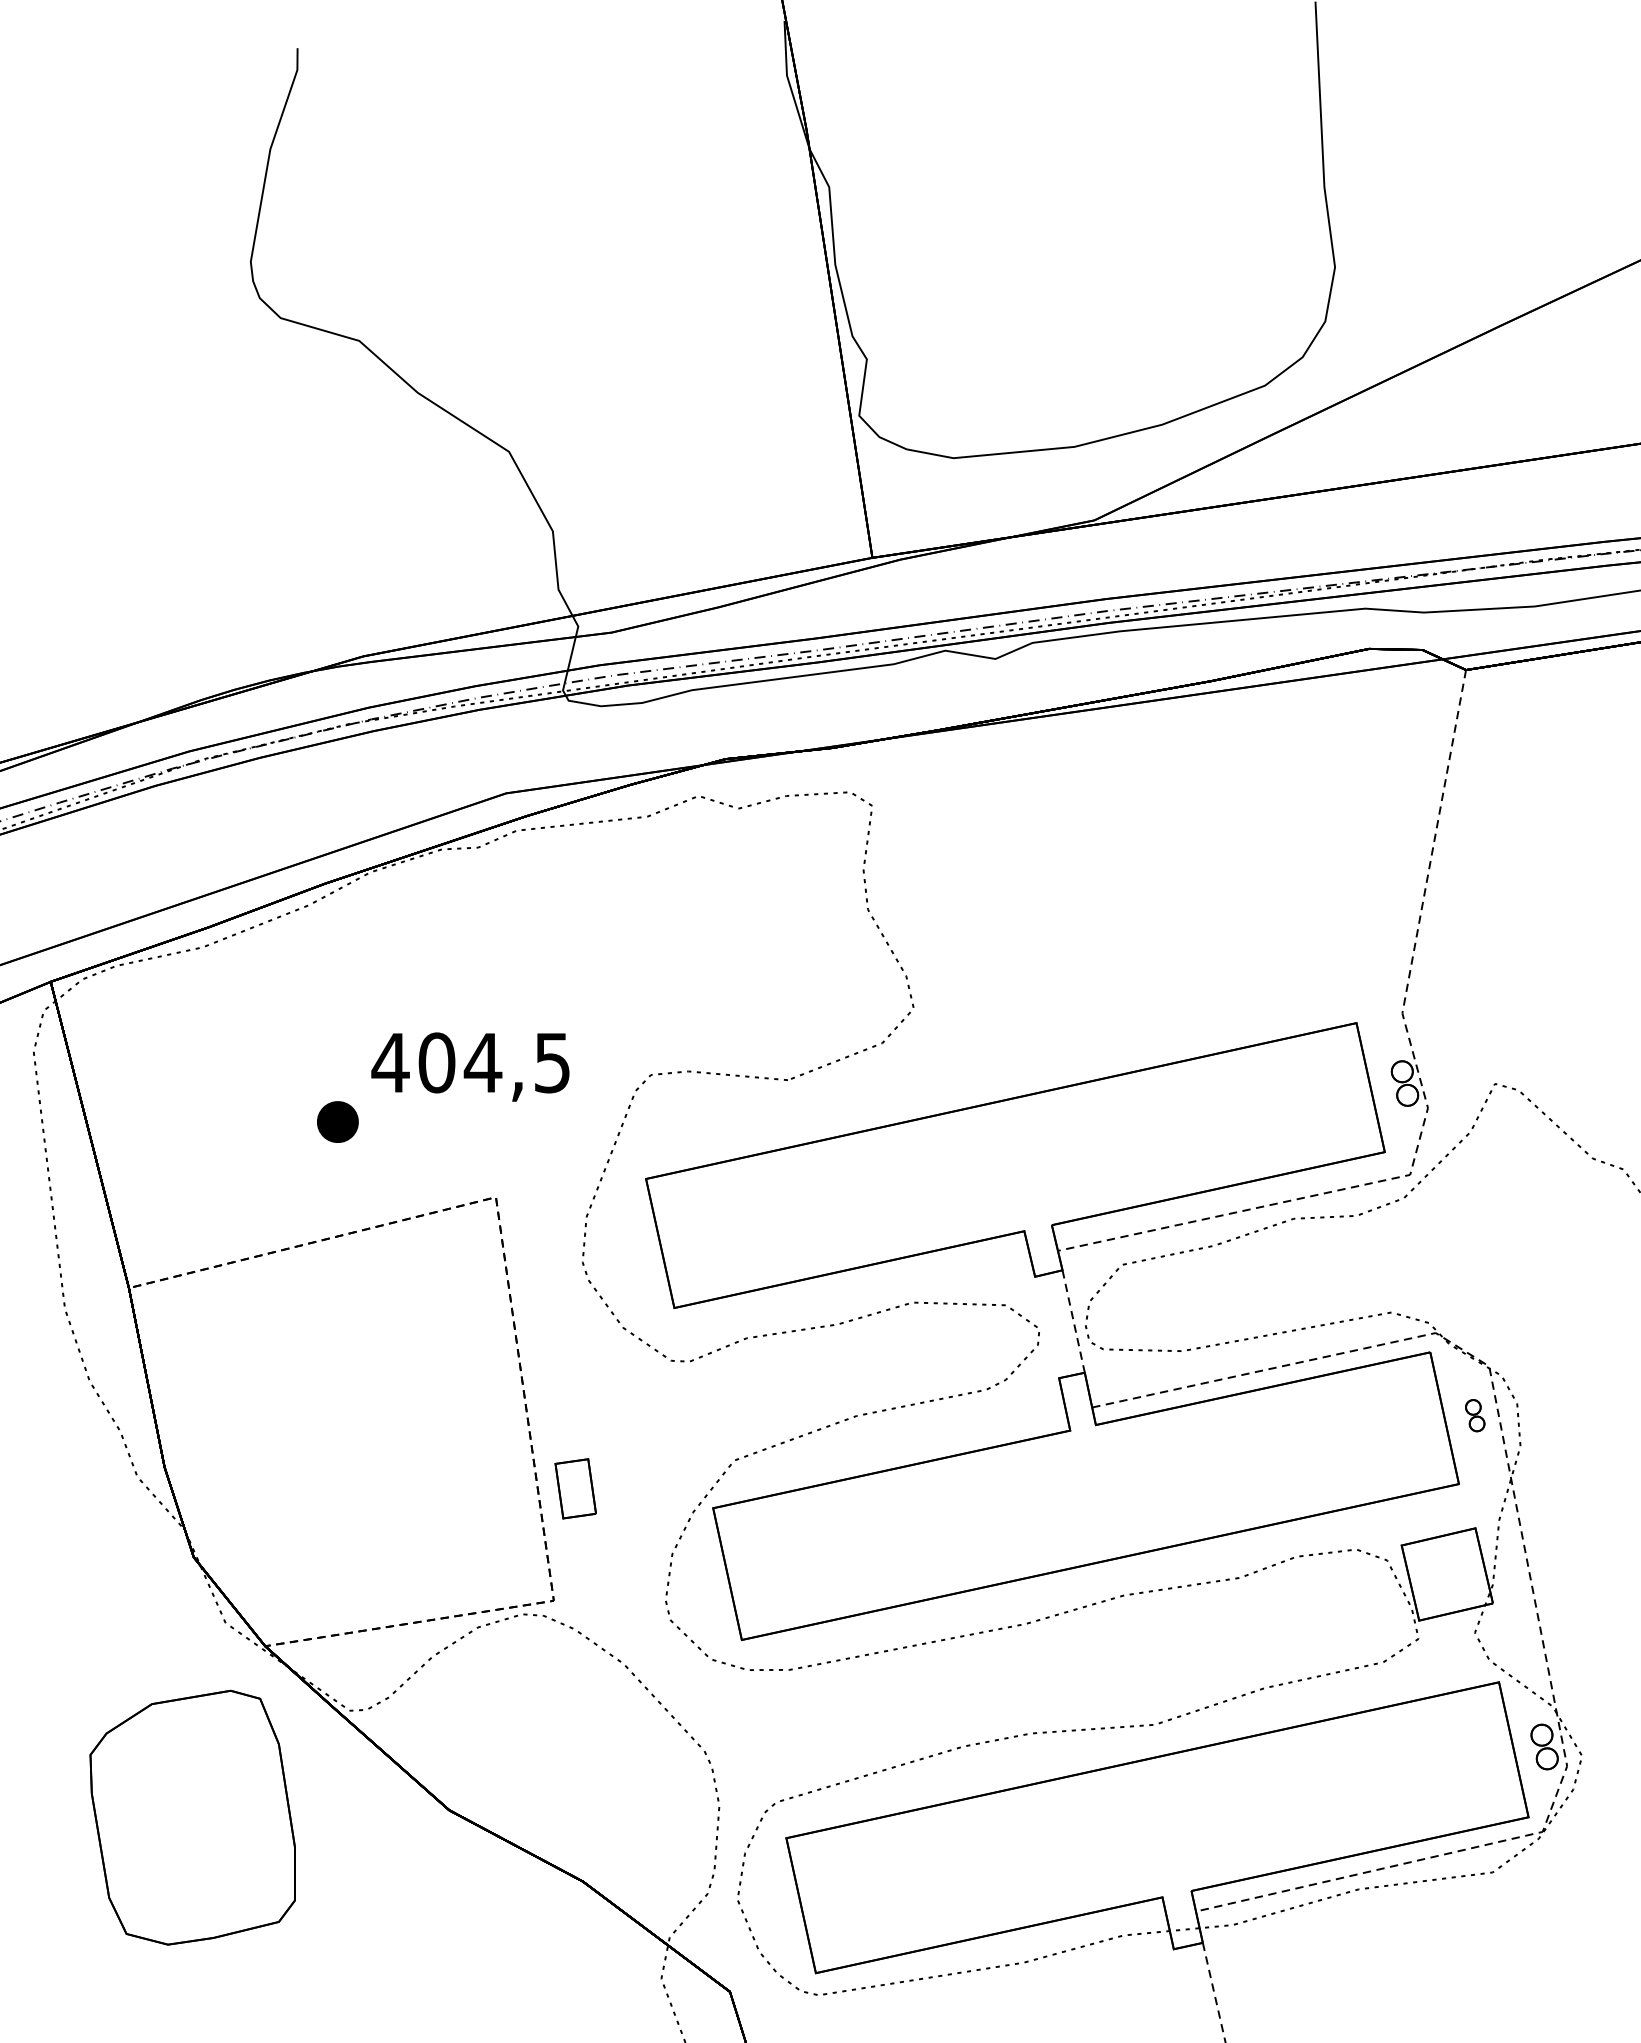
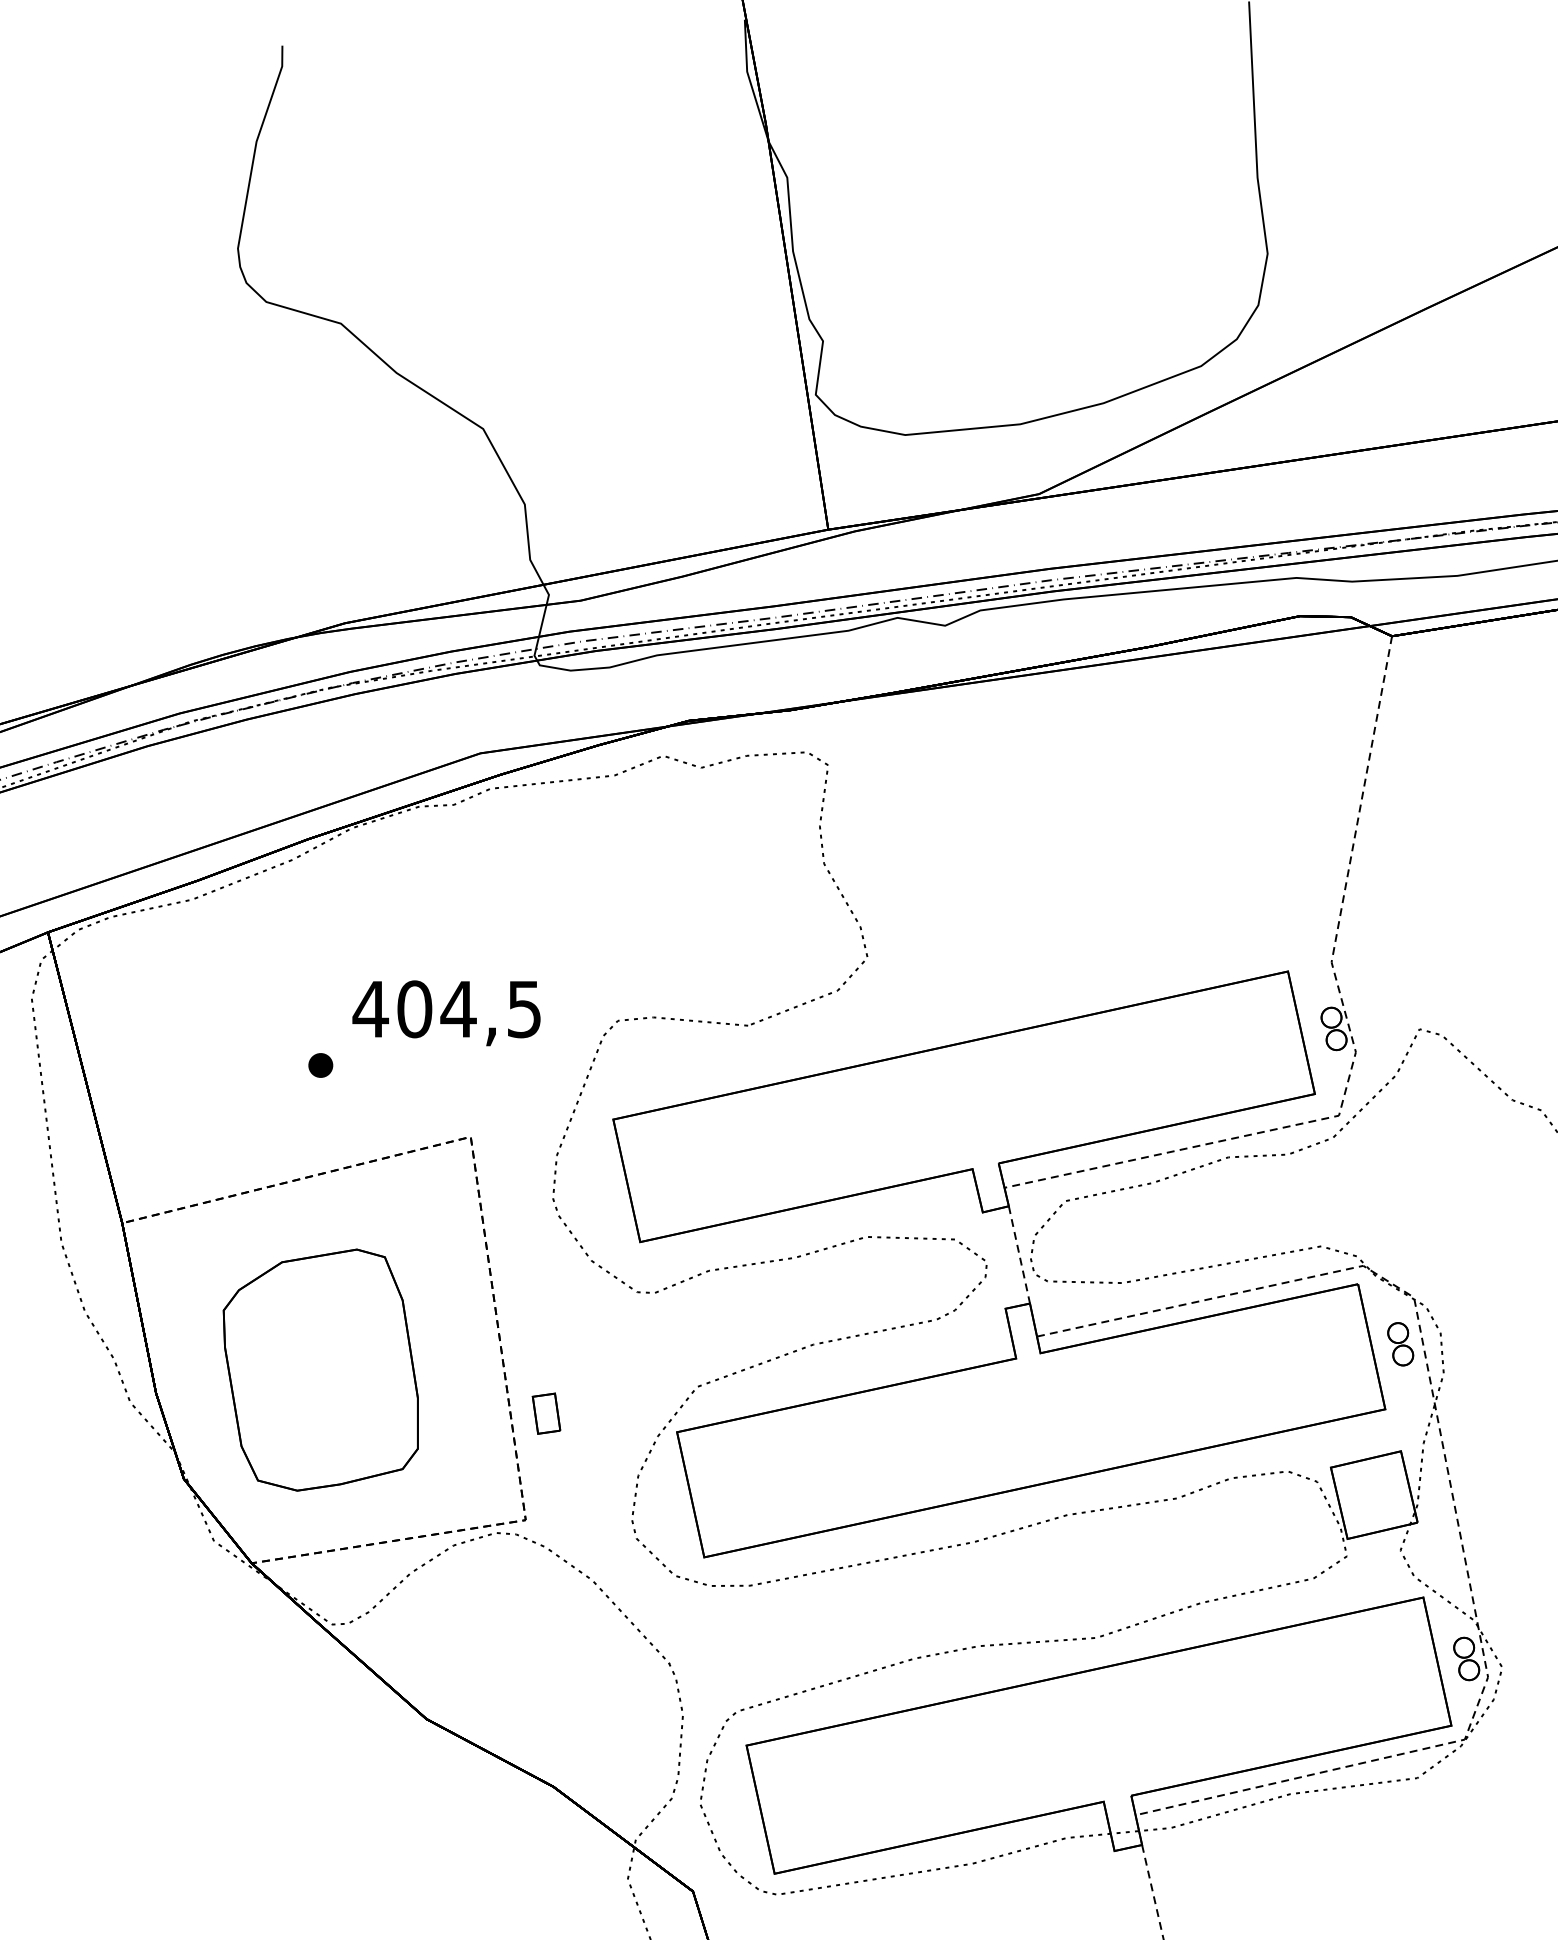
part: (337, 1122) -> (320, 1065), size x0.62
part: (1474, 1415) -> (1400, 1344), size x1.43
part: (575, 1488) -> (546, 1413), size x0.71
part: (192, 1817) -> (320, 1369), moved

